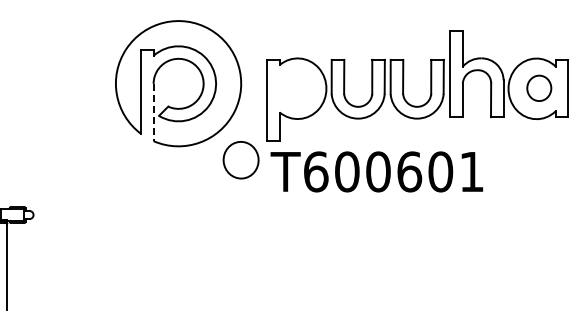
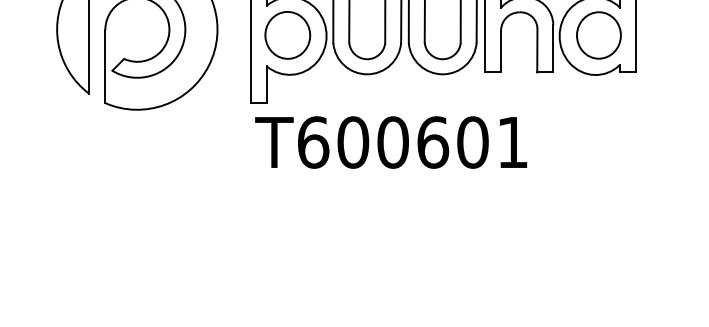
part: (539, 88) -> (599, 35), size x1.43
line: (153, 112) -> (105, 66), dashed -> solid
part: (240, 160) -> (286, 35), moved

